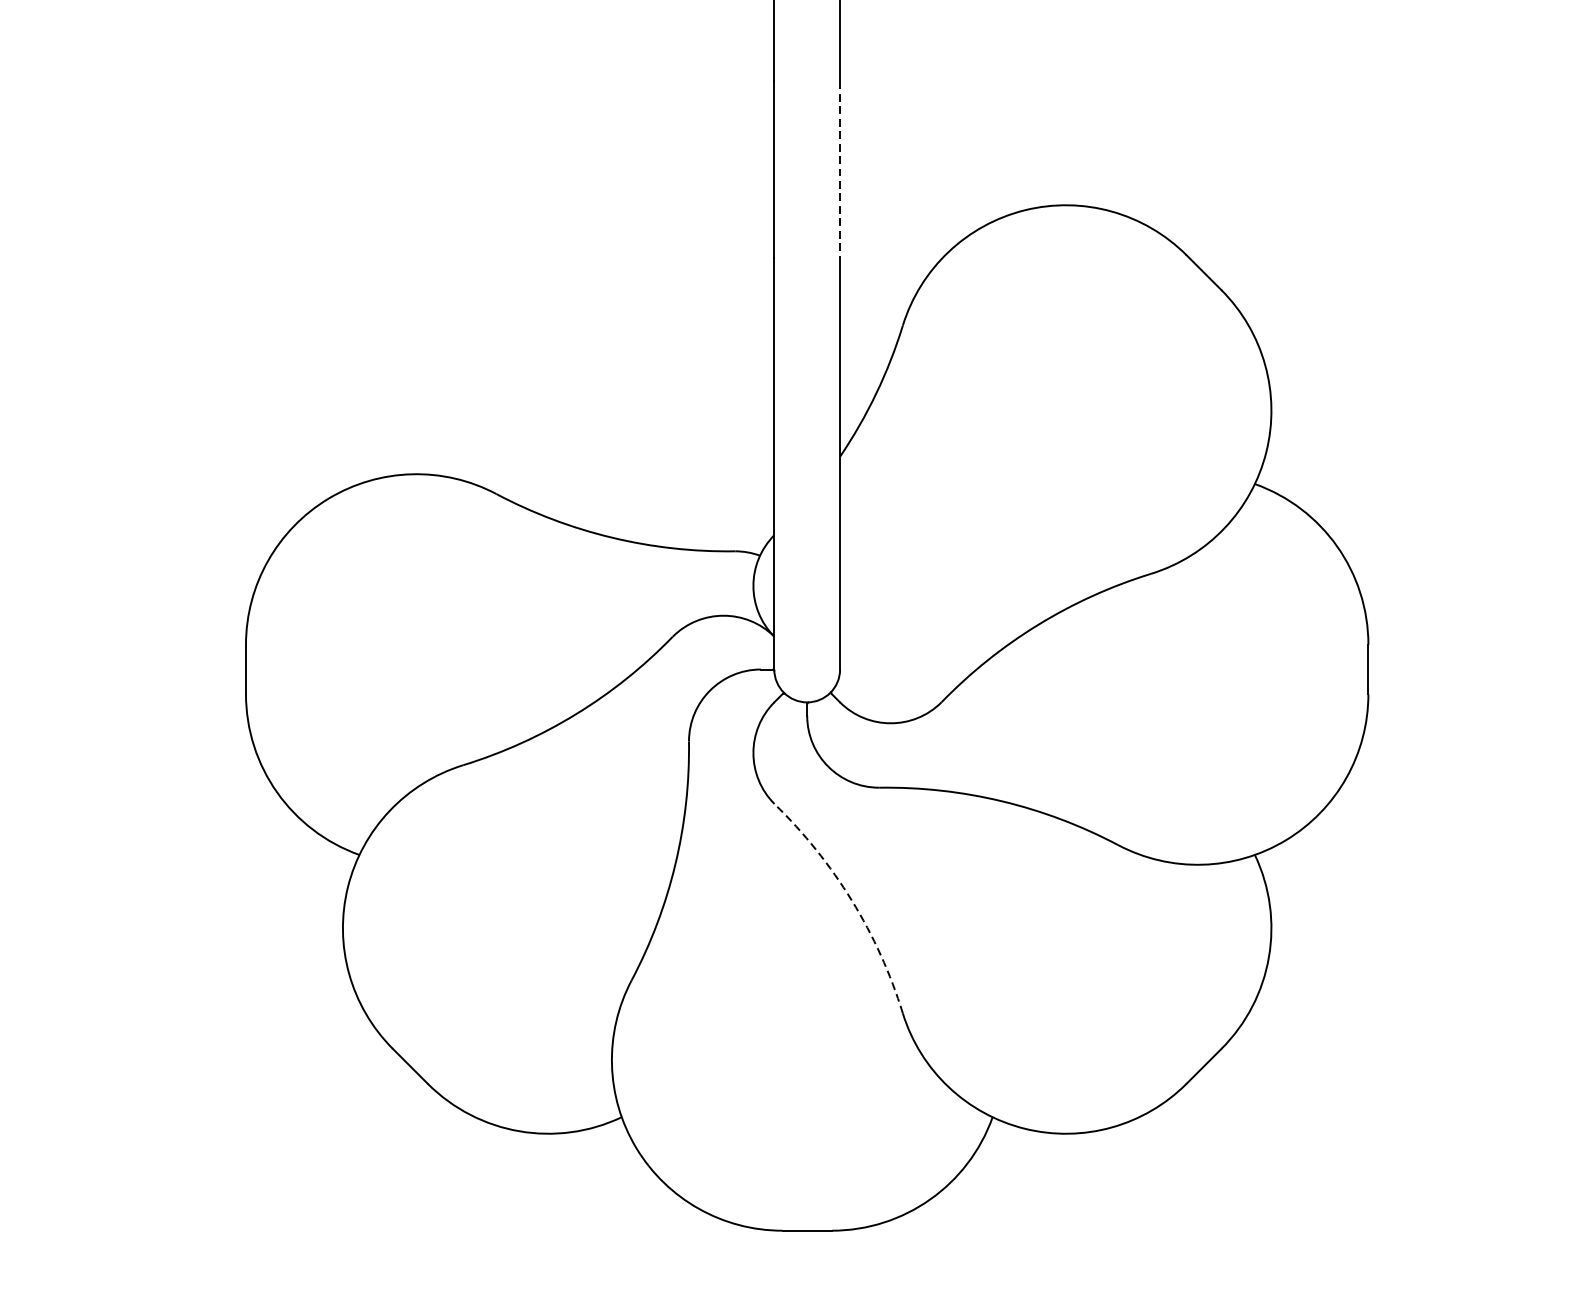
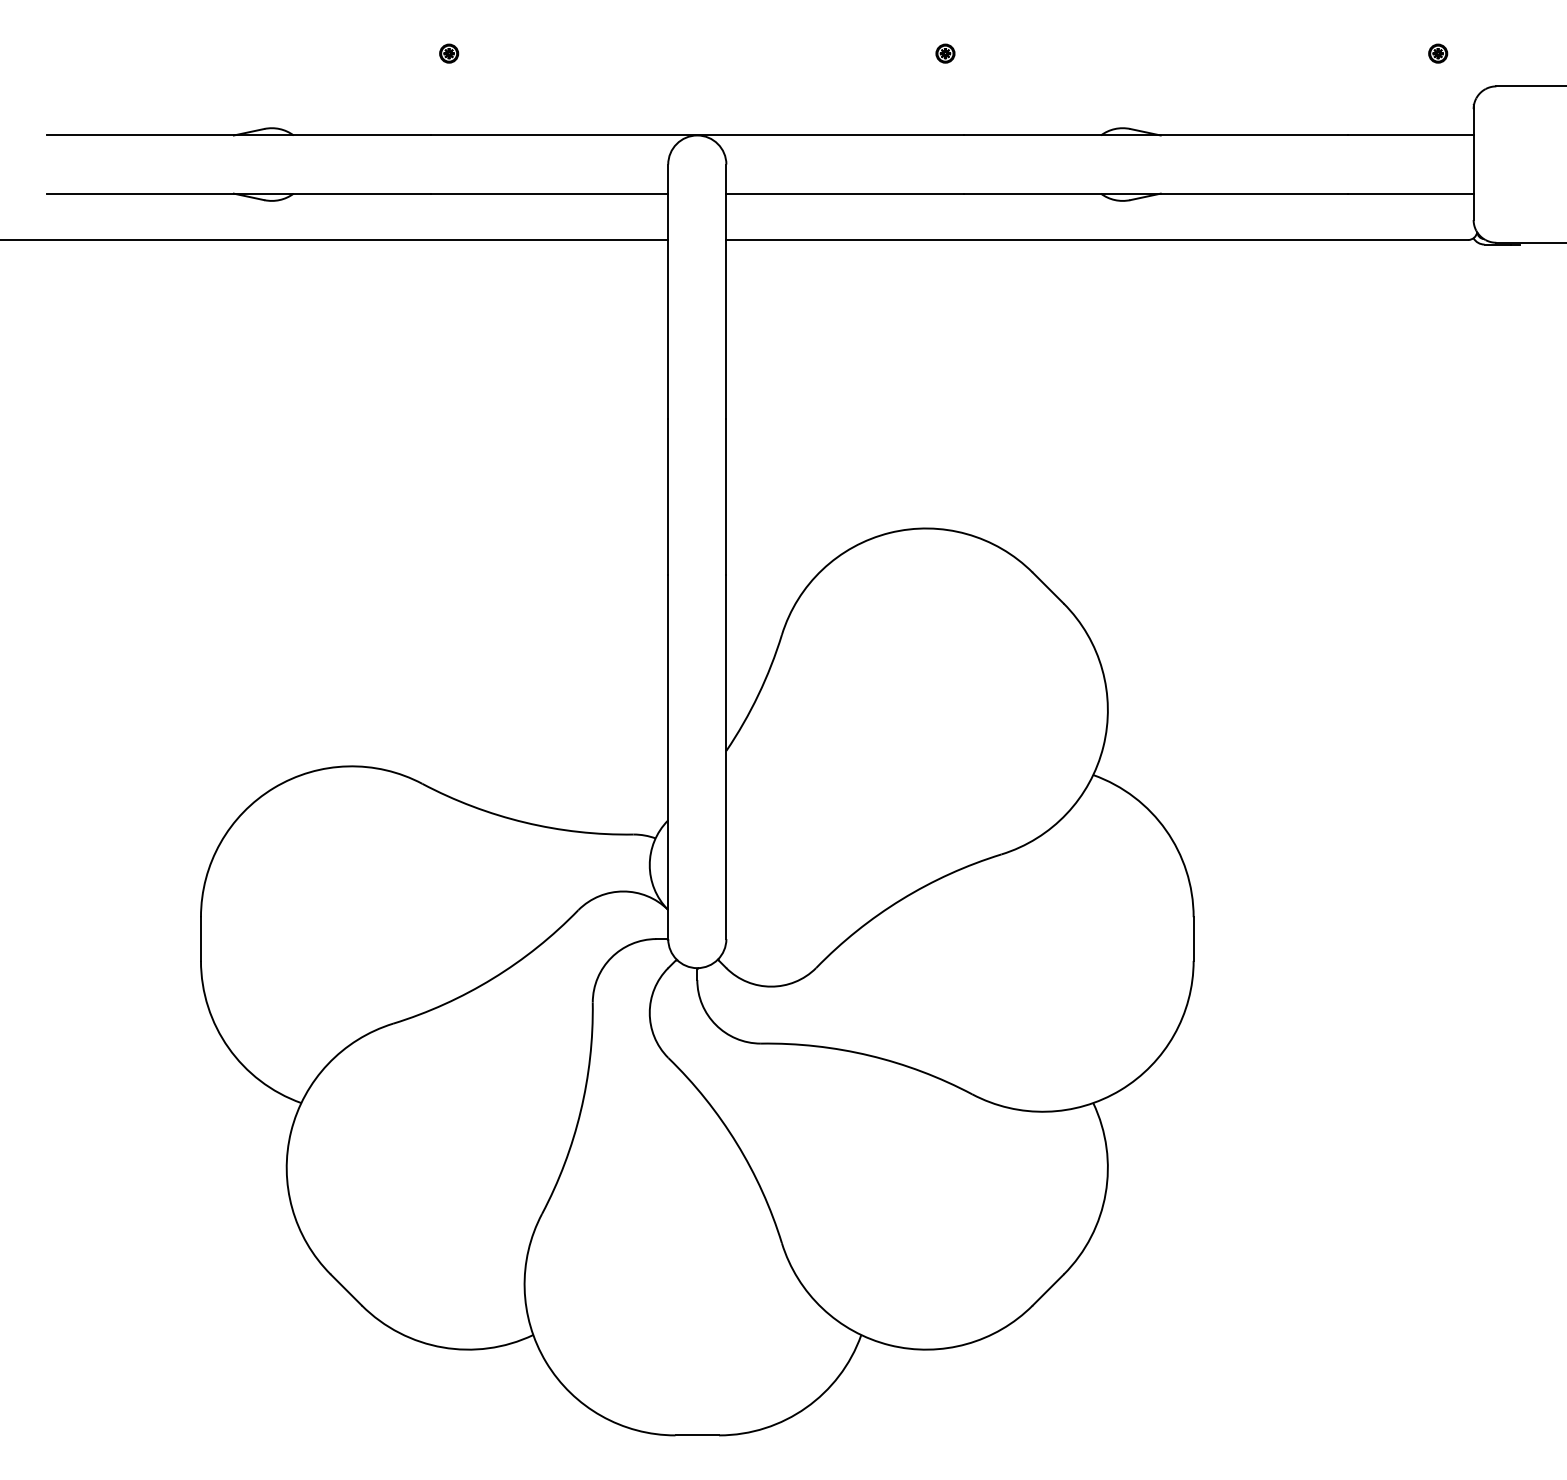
line: (840, 170) -> (726, 497), dashed -> solid
arc: (851, 900) -> (736, 1143), dashed -> solid

